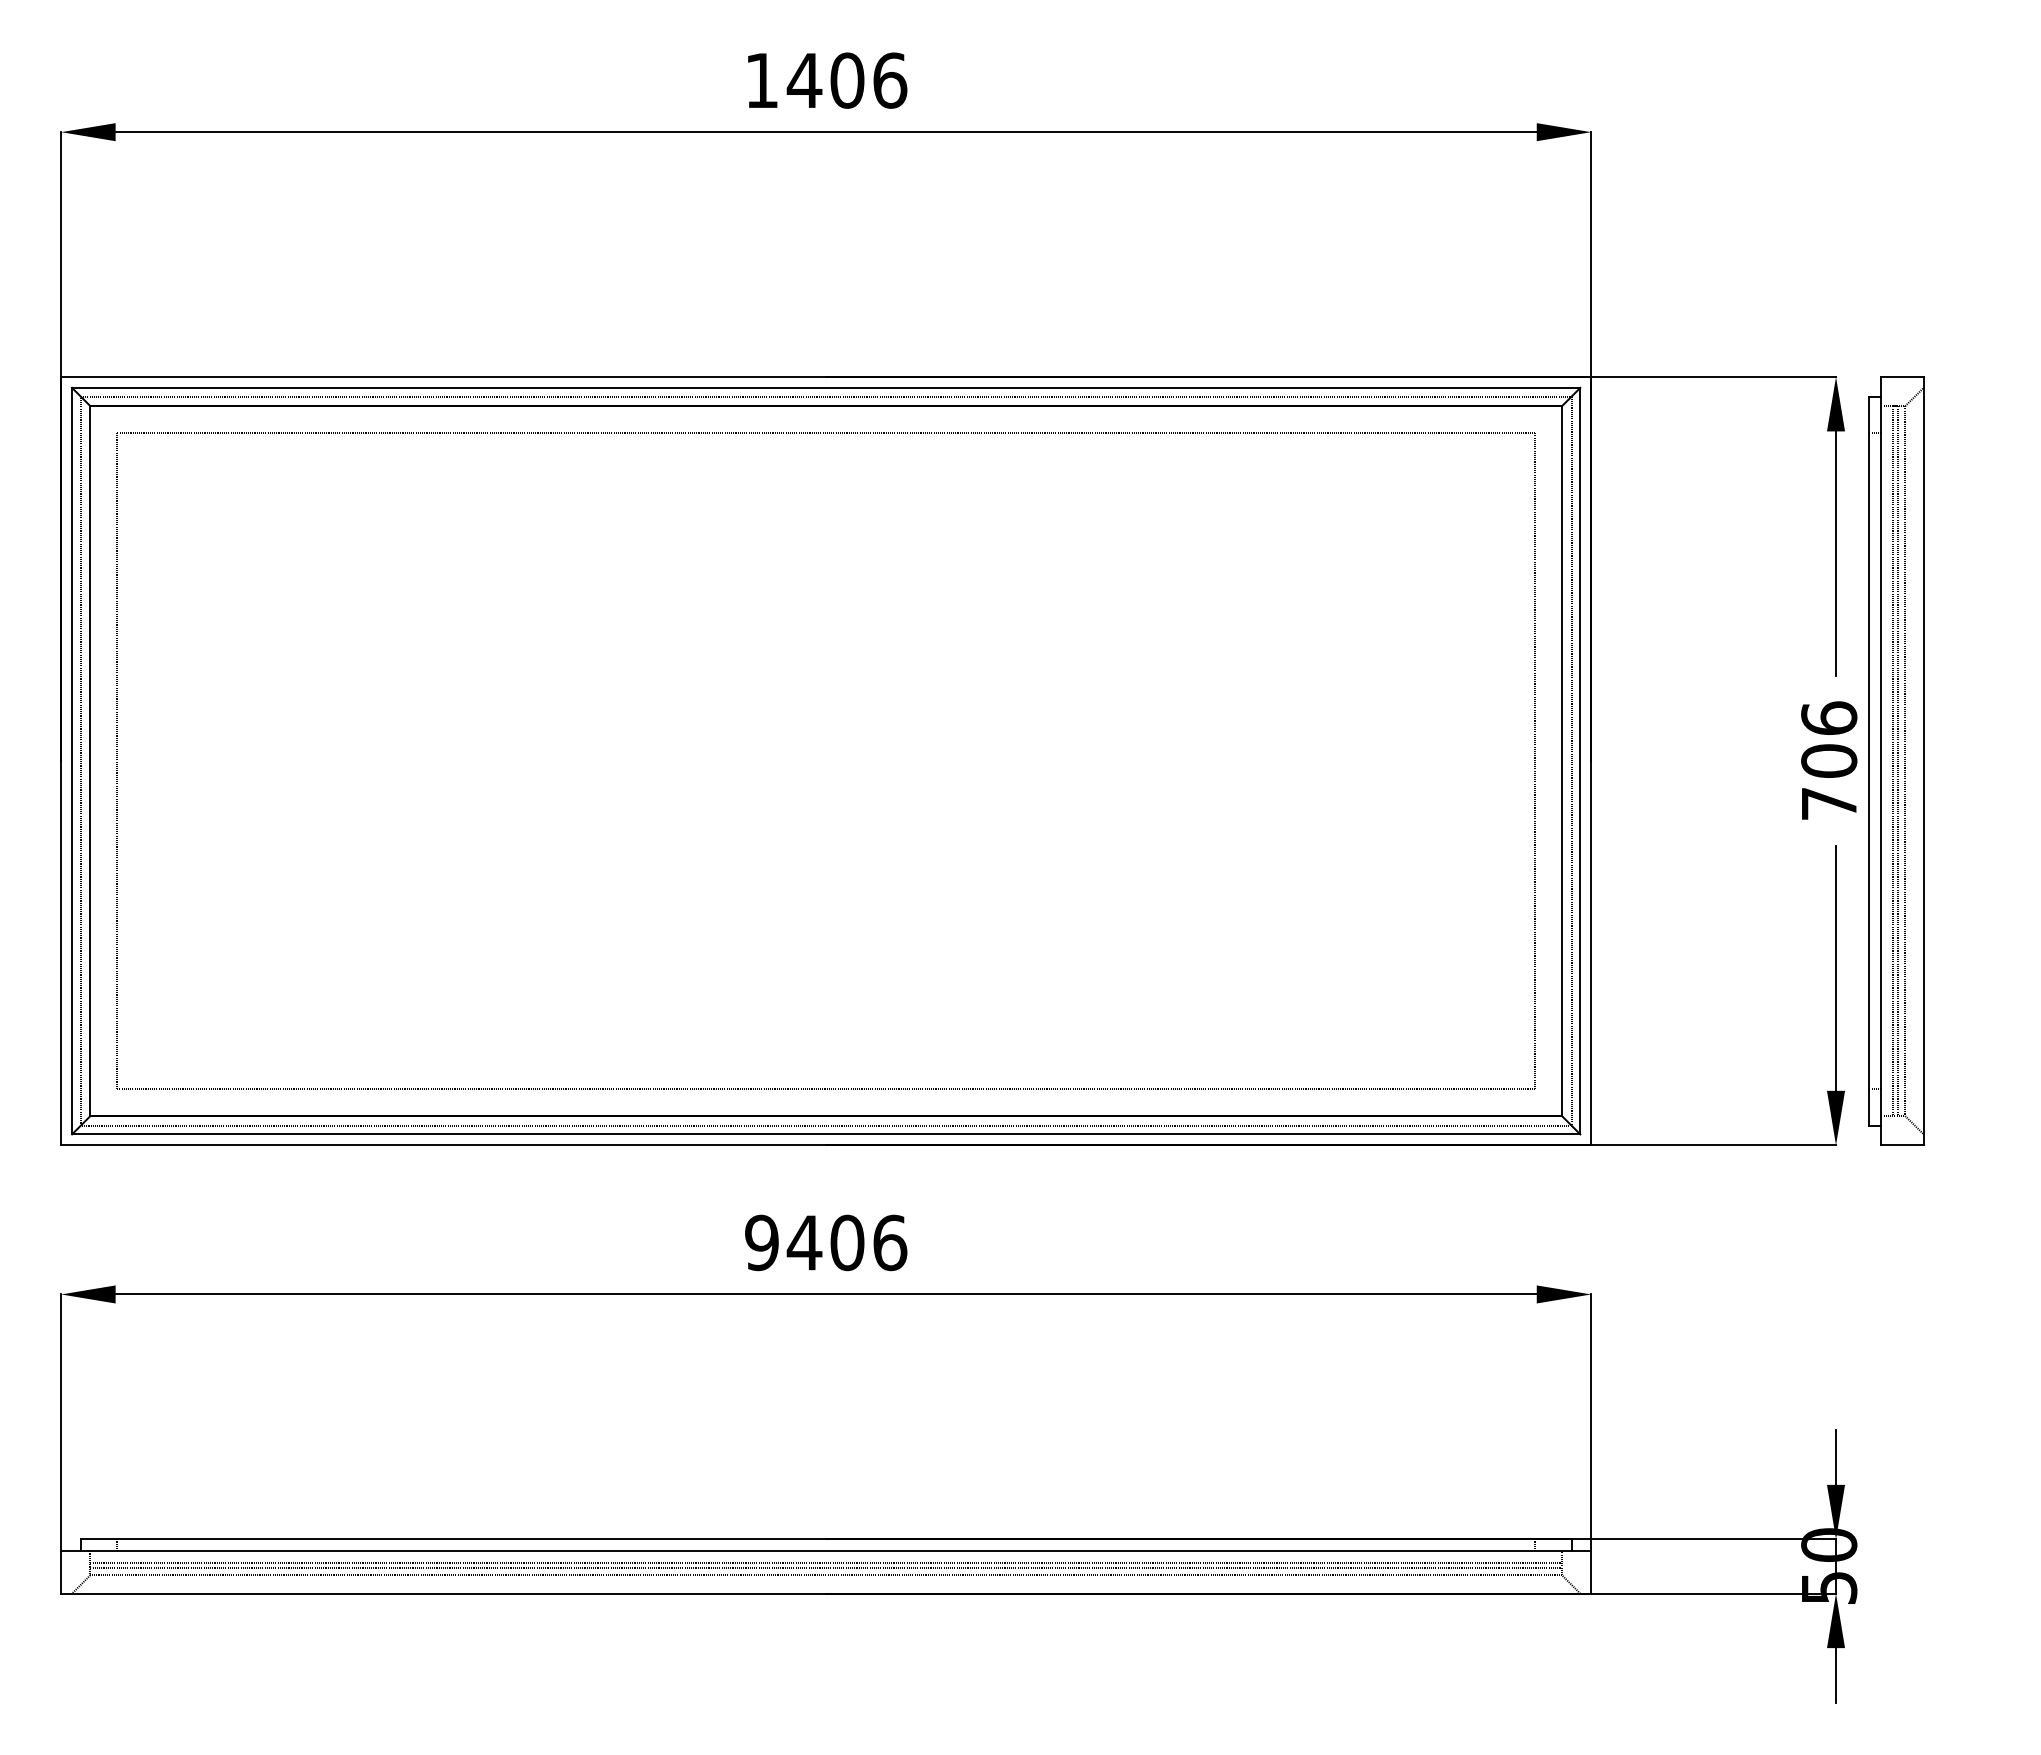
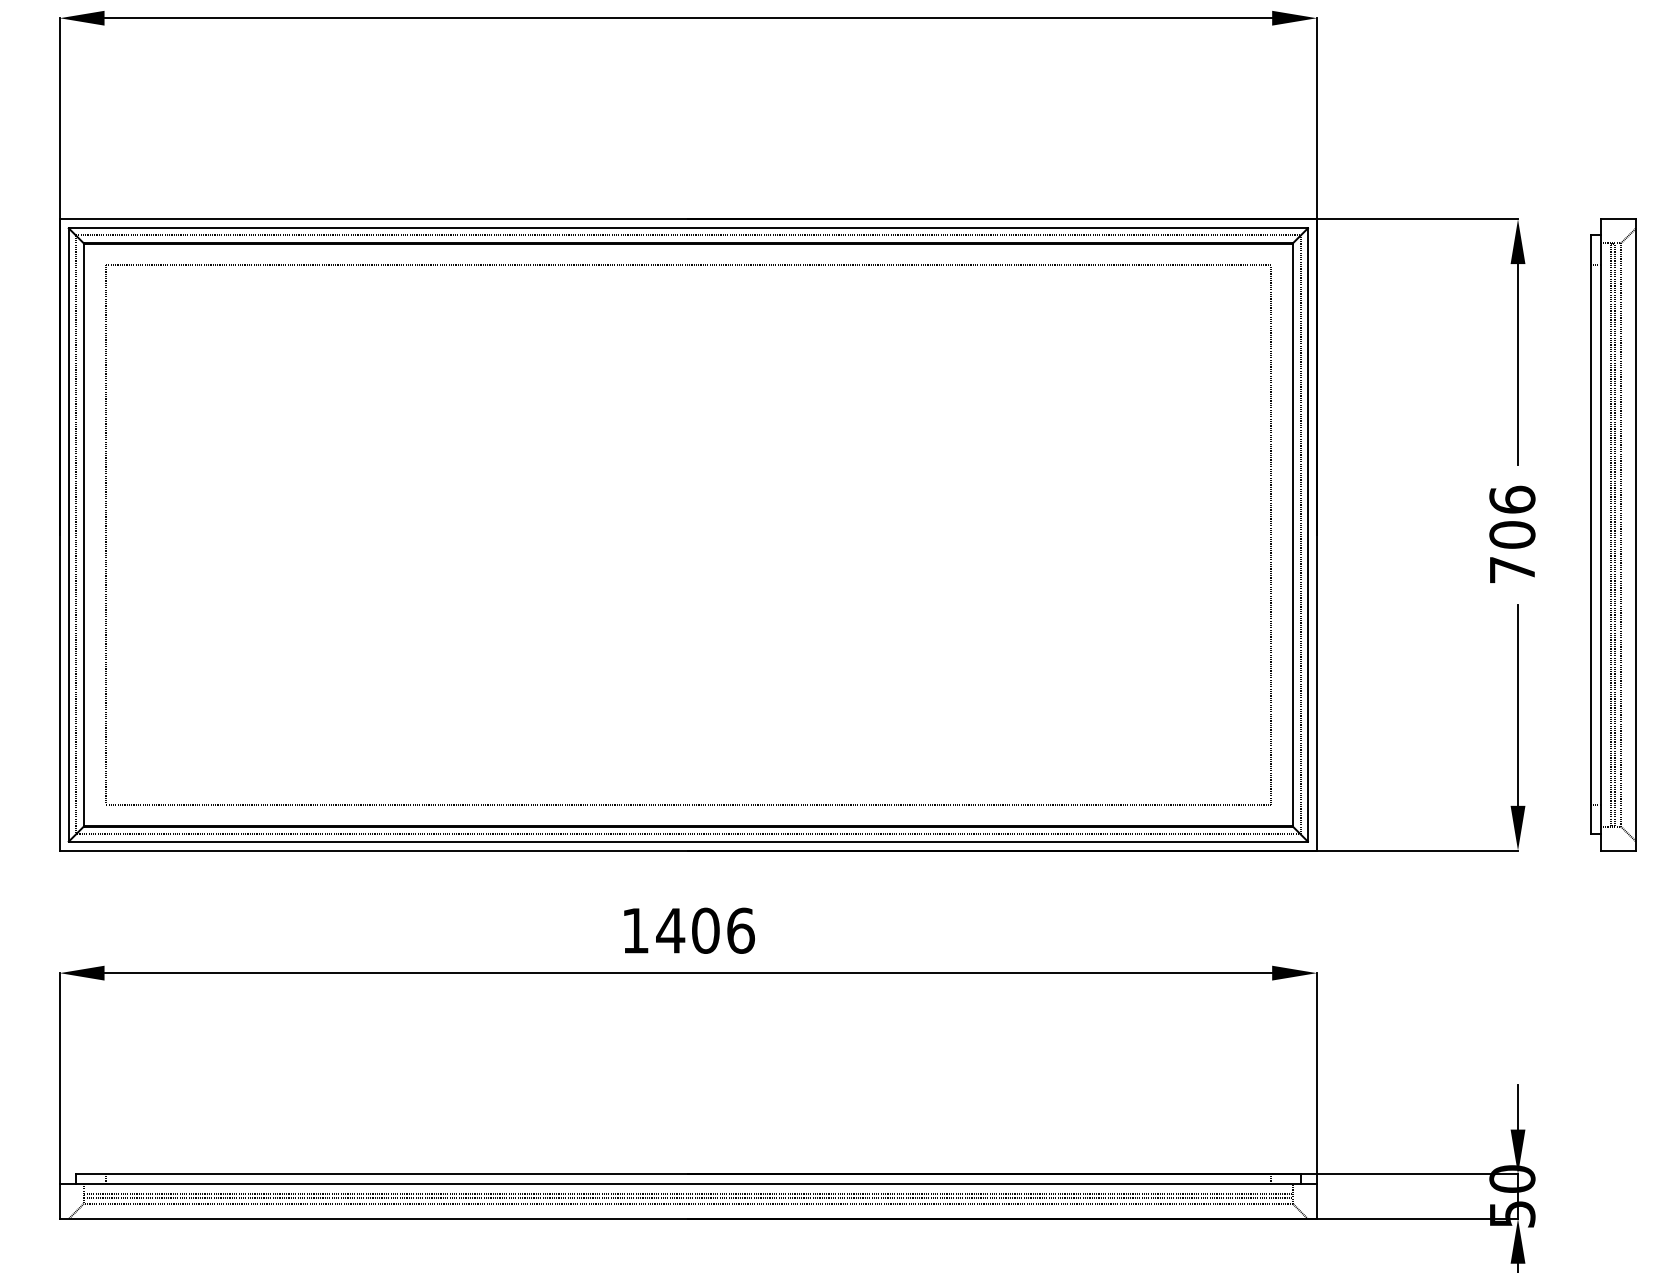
part: (1896, 760) -> (1613, 534), moved
text: (761, 1242) -> (635, 930), 9406 -> 1406

